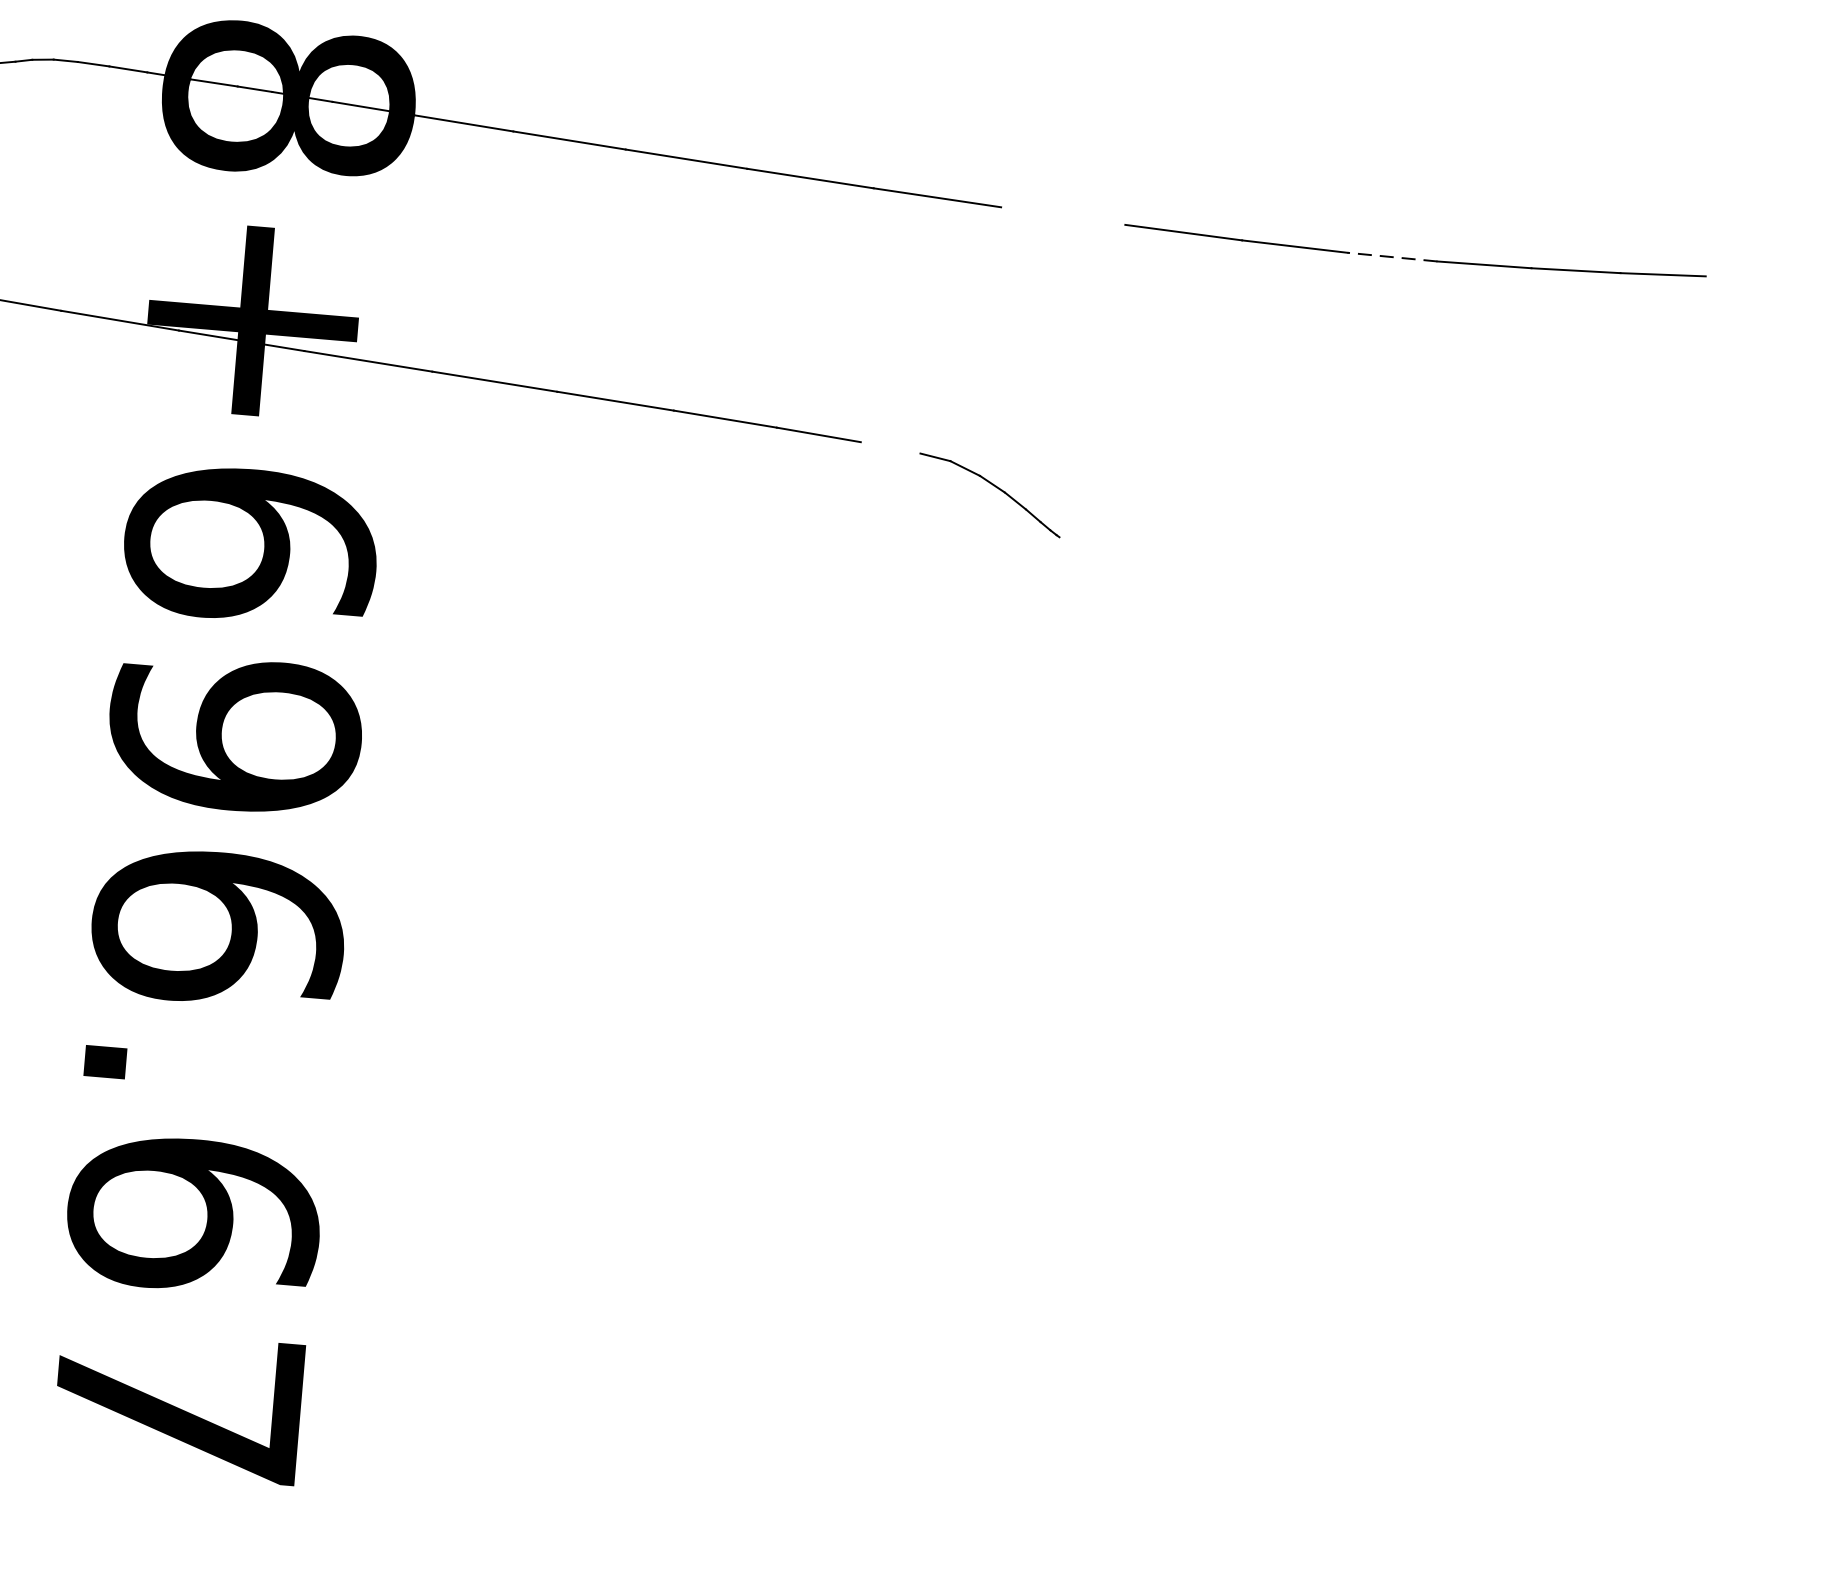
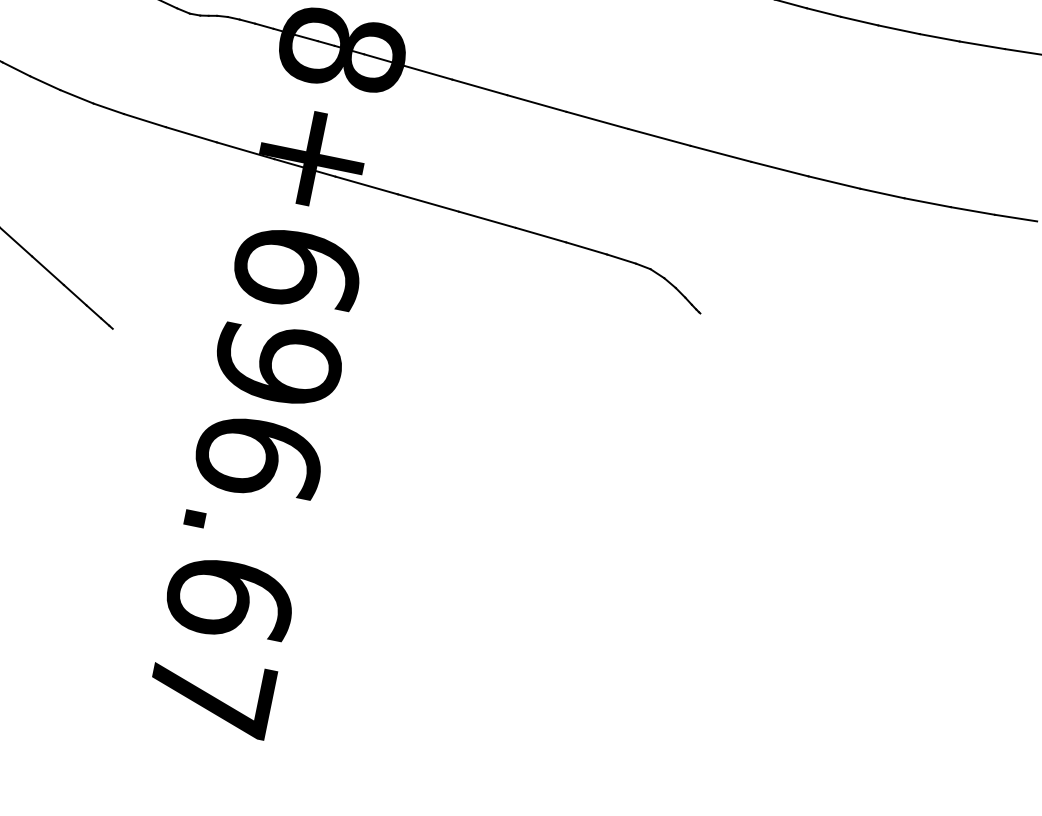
line: (1062, 215) -> (720, 153), added
line: (1392, 257) -> (882, 193), dashed -> solid
line: (890, 446) -> (621, 258), added

